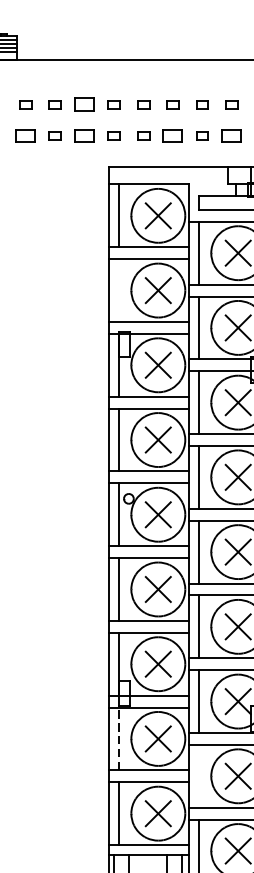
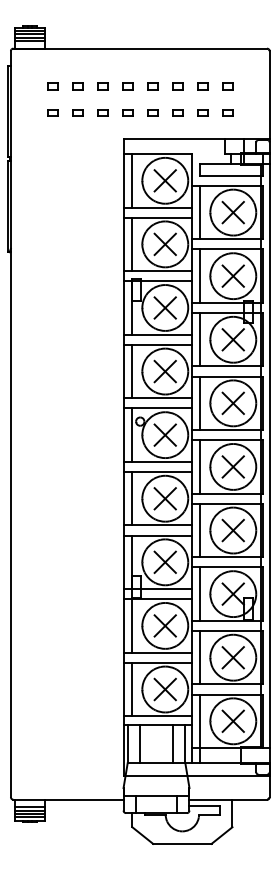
part: (84, 105) -> (102, 86), size x0.62
part: (25, 135) -> (52, 112), size x0.62
part: (84, 135) -> (102, 112), size x0.62
part: (172, 135) -> (177, 112), size x0.62
part: (231, 135) -> (227, 112), size x0.62
line: (118, 290) -> (131, 244), added
line: (118, 738) -> (131, 625), dashed -> solid
line: (198, 776) -> (199, 657), added

